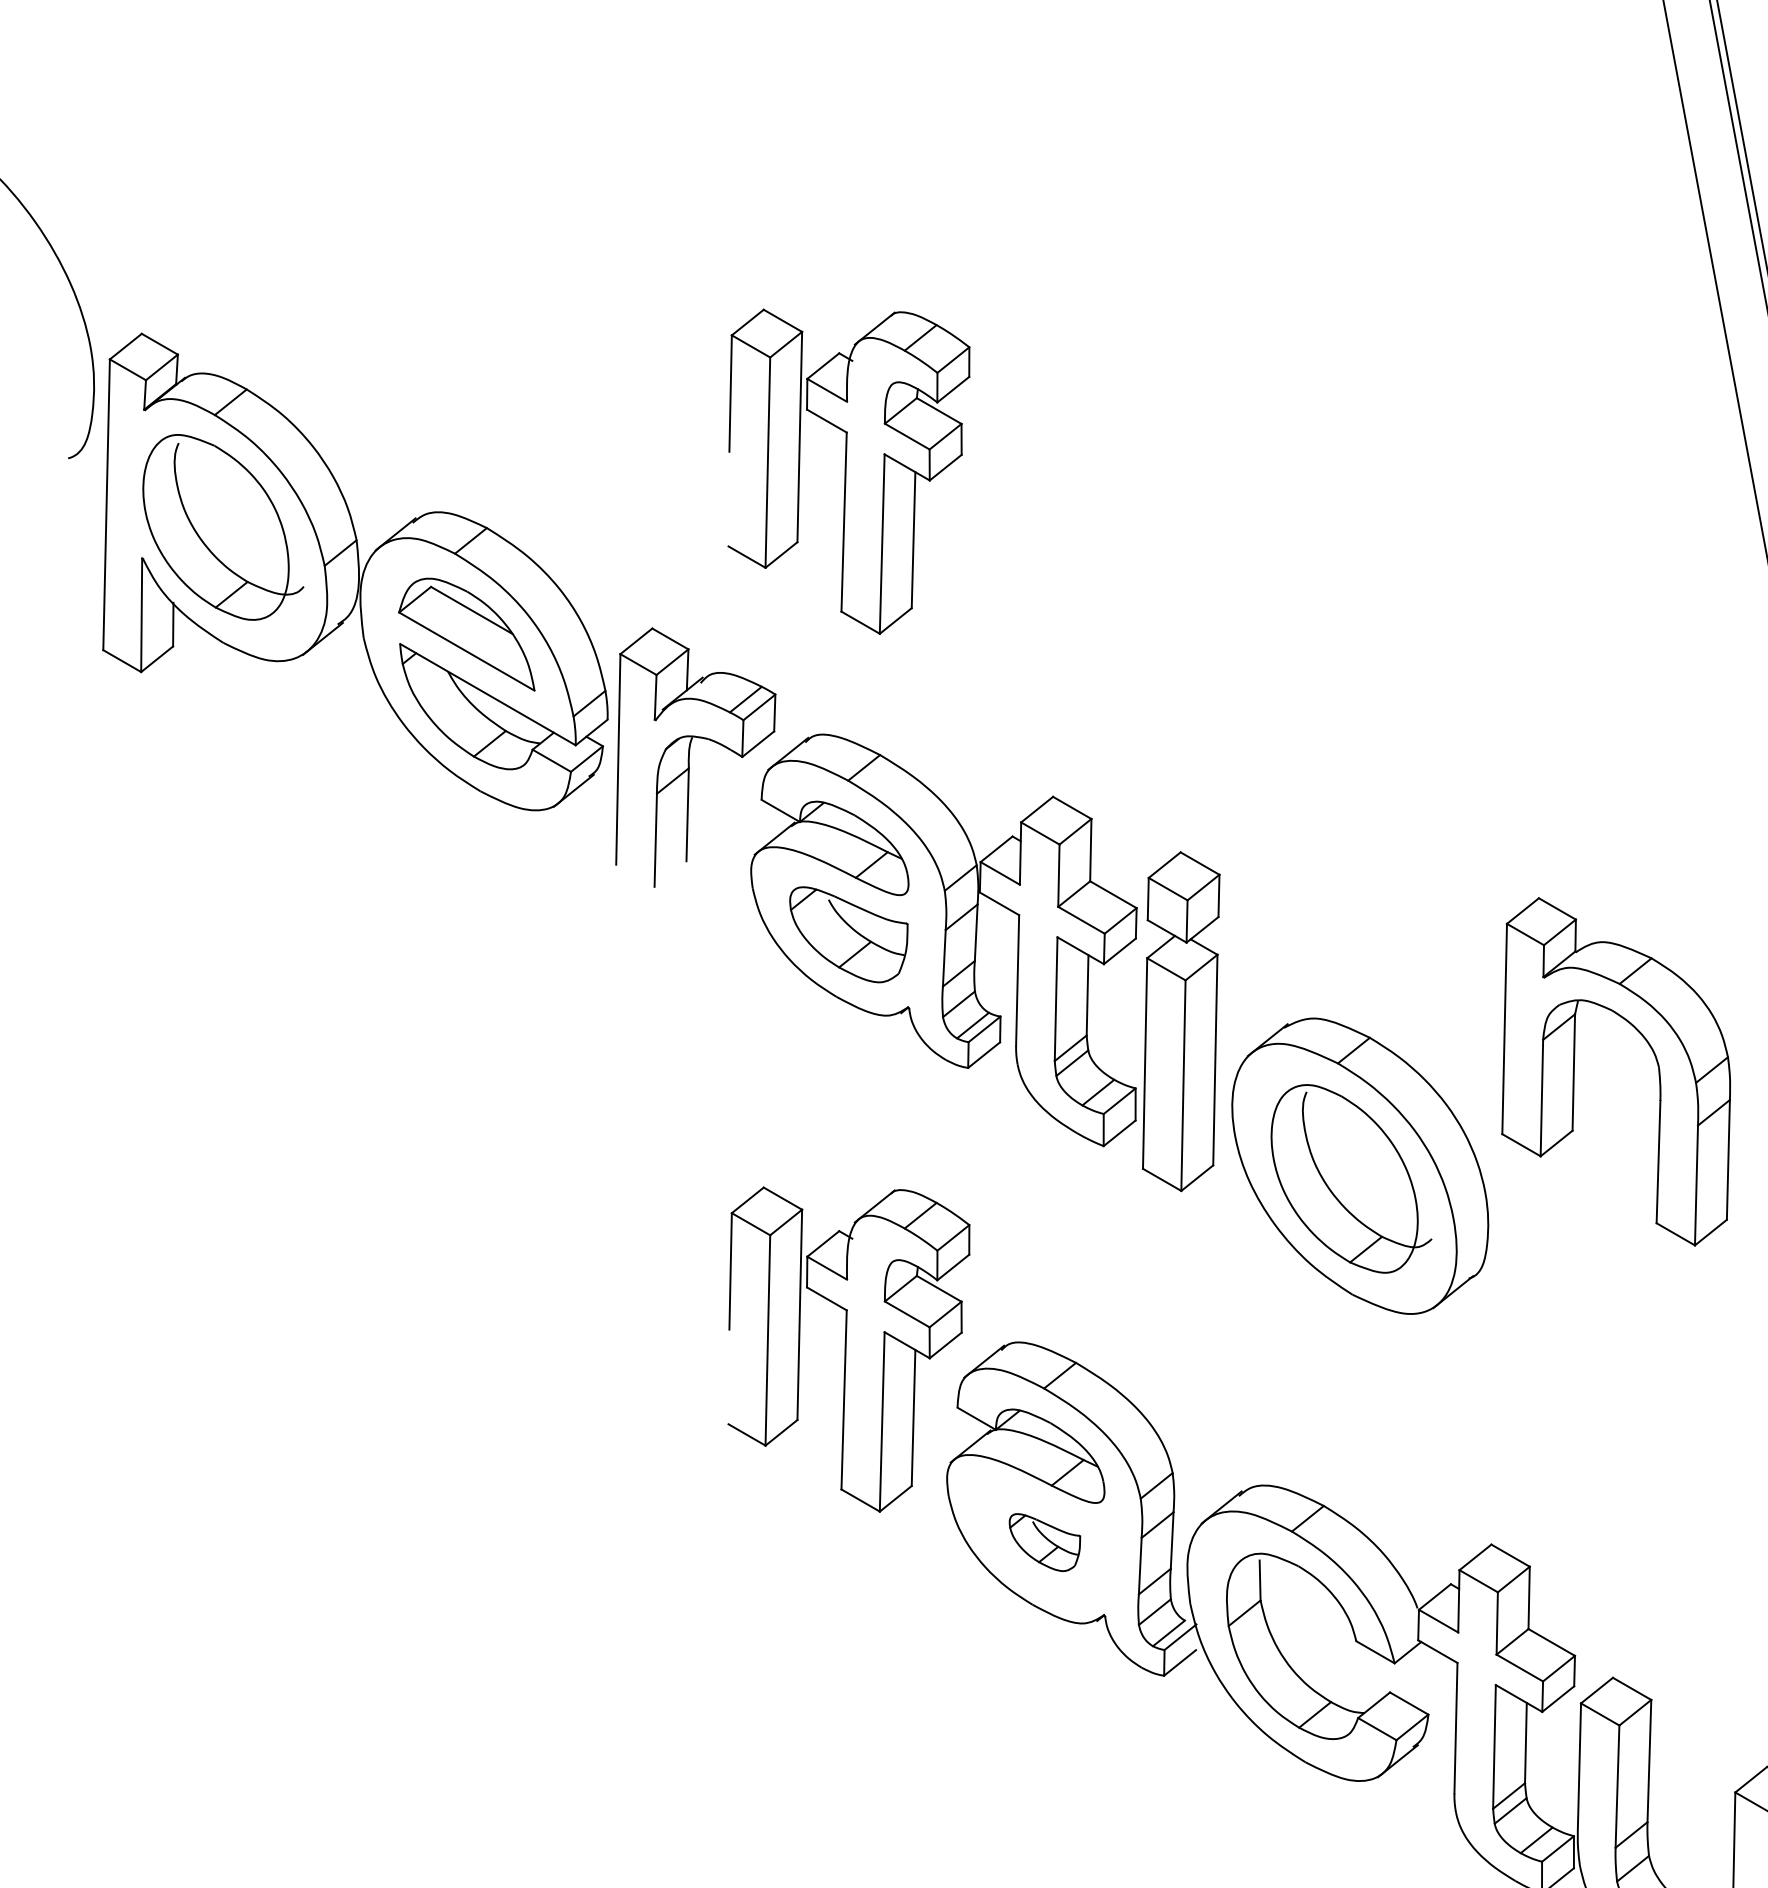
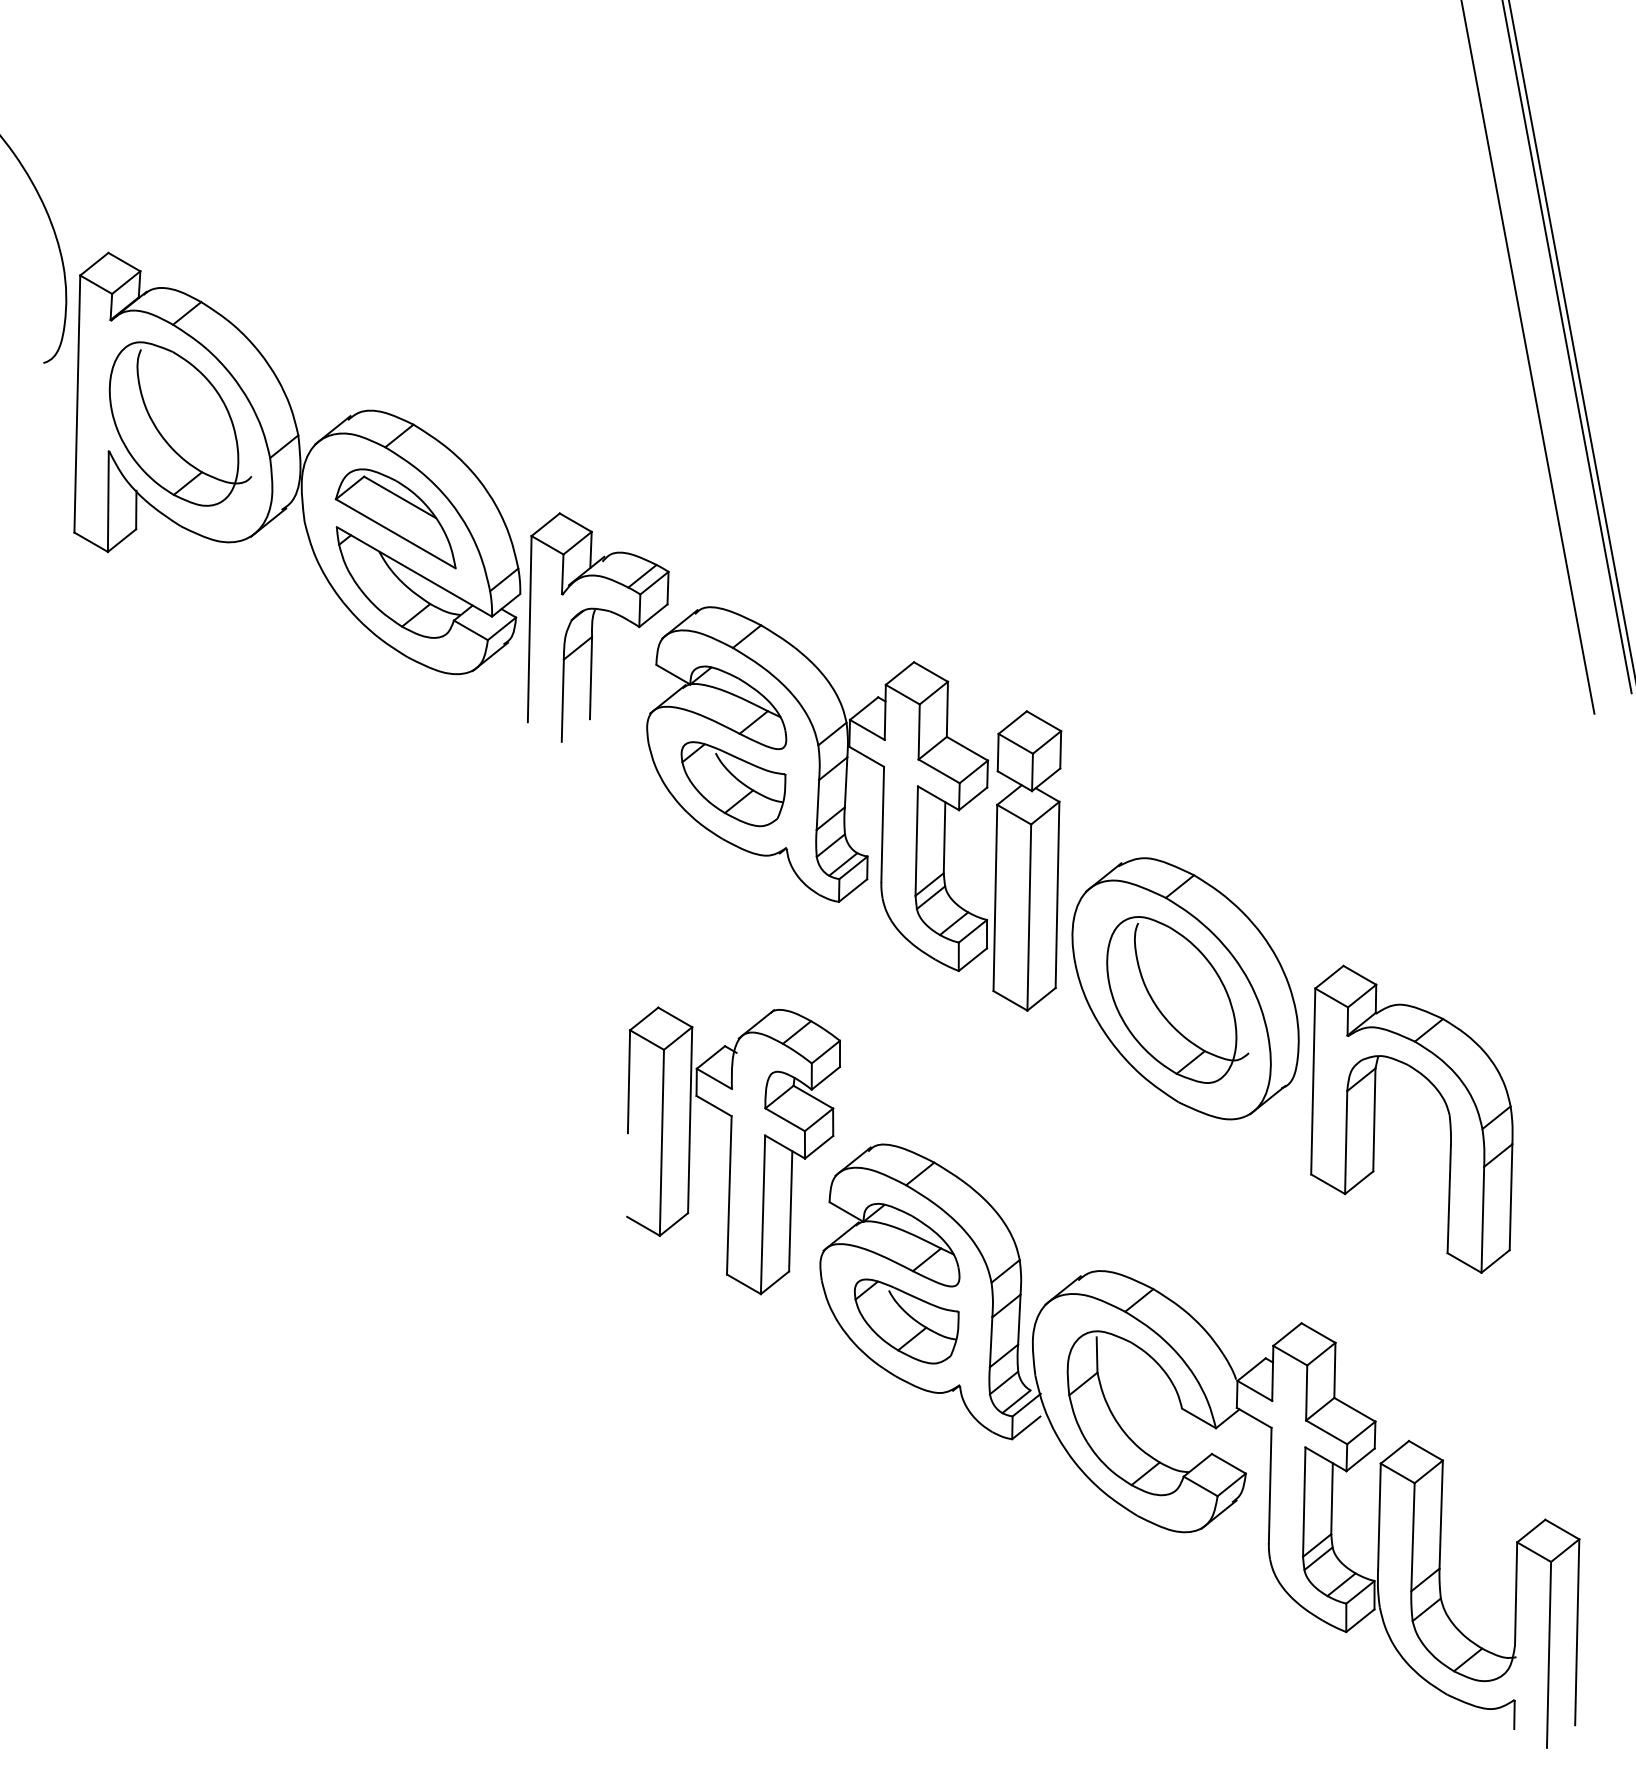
part: (848, 471) -> (733, 374), removed
part: (1575, 1070) -> (1375, 1118), moved
part: (1044, 1542) -> (906, 1321), size x1.67

